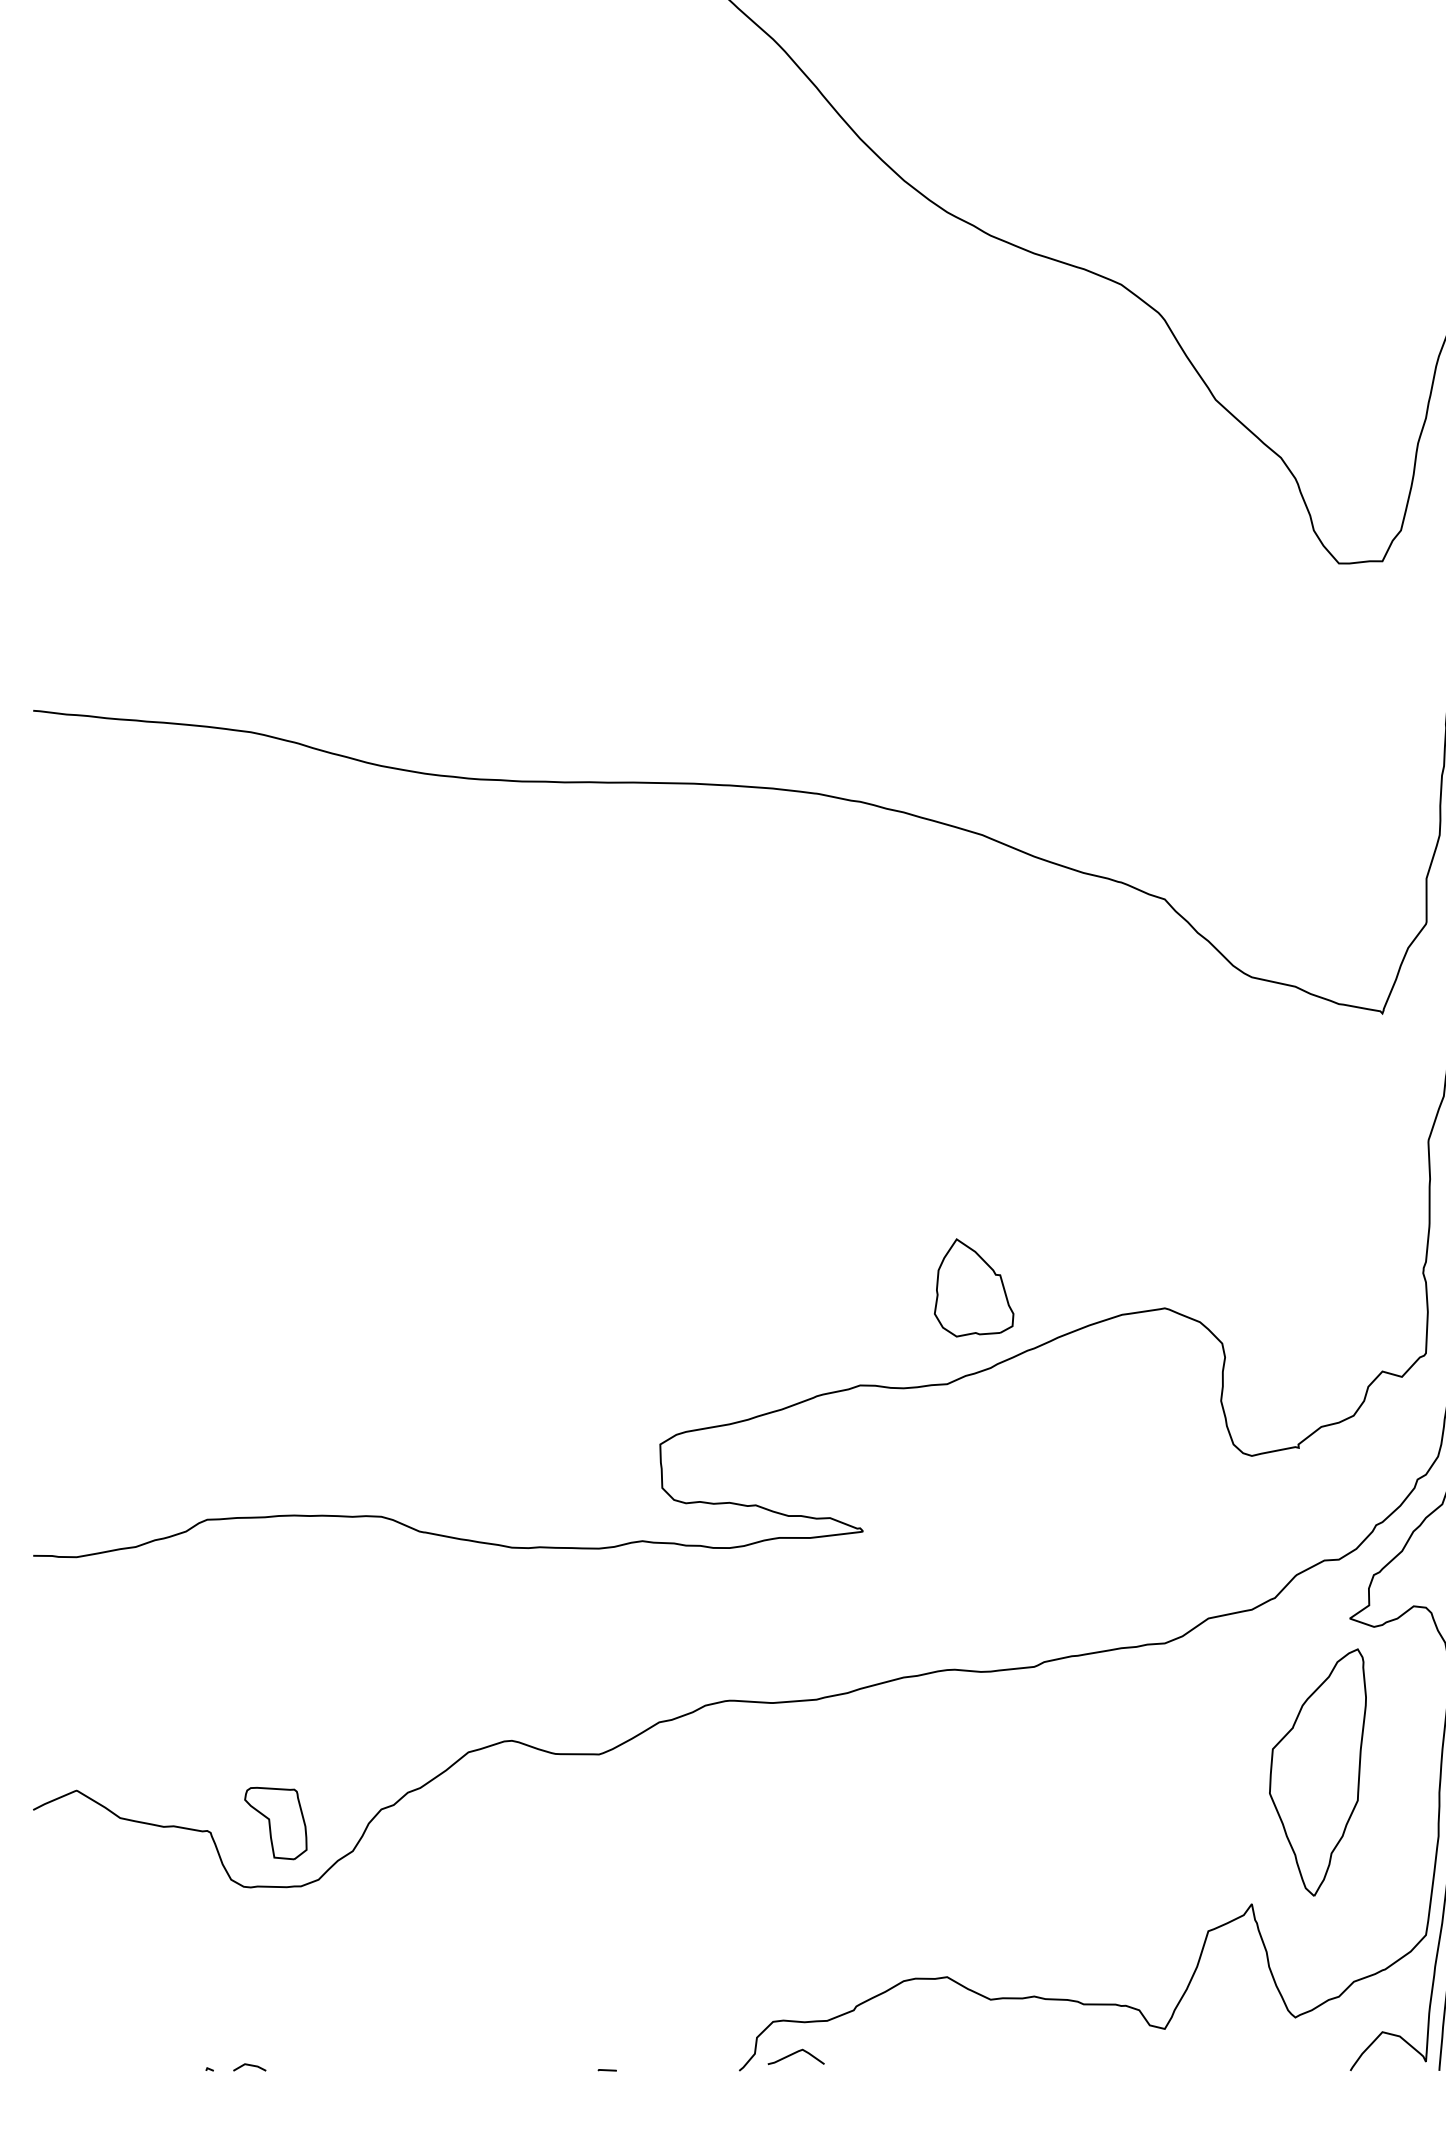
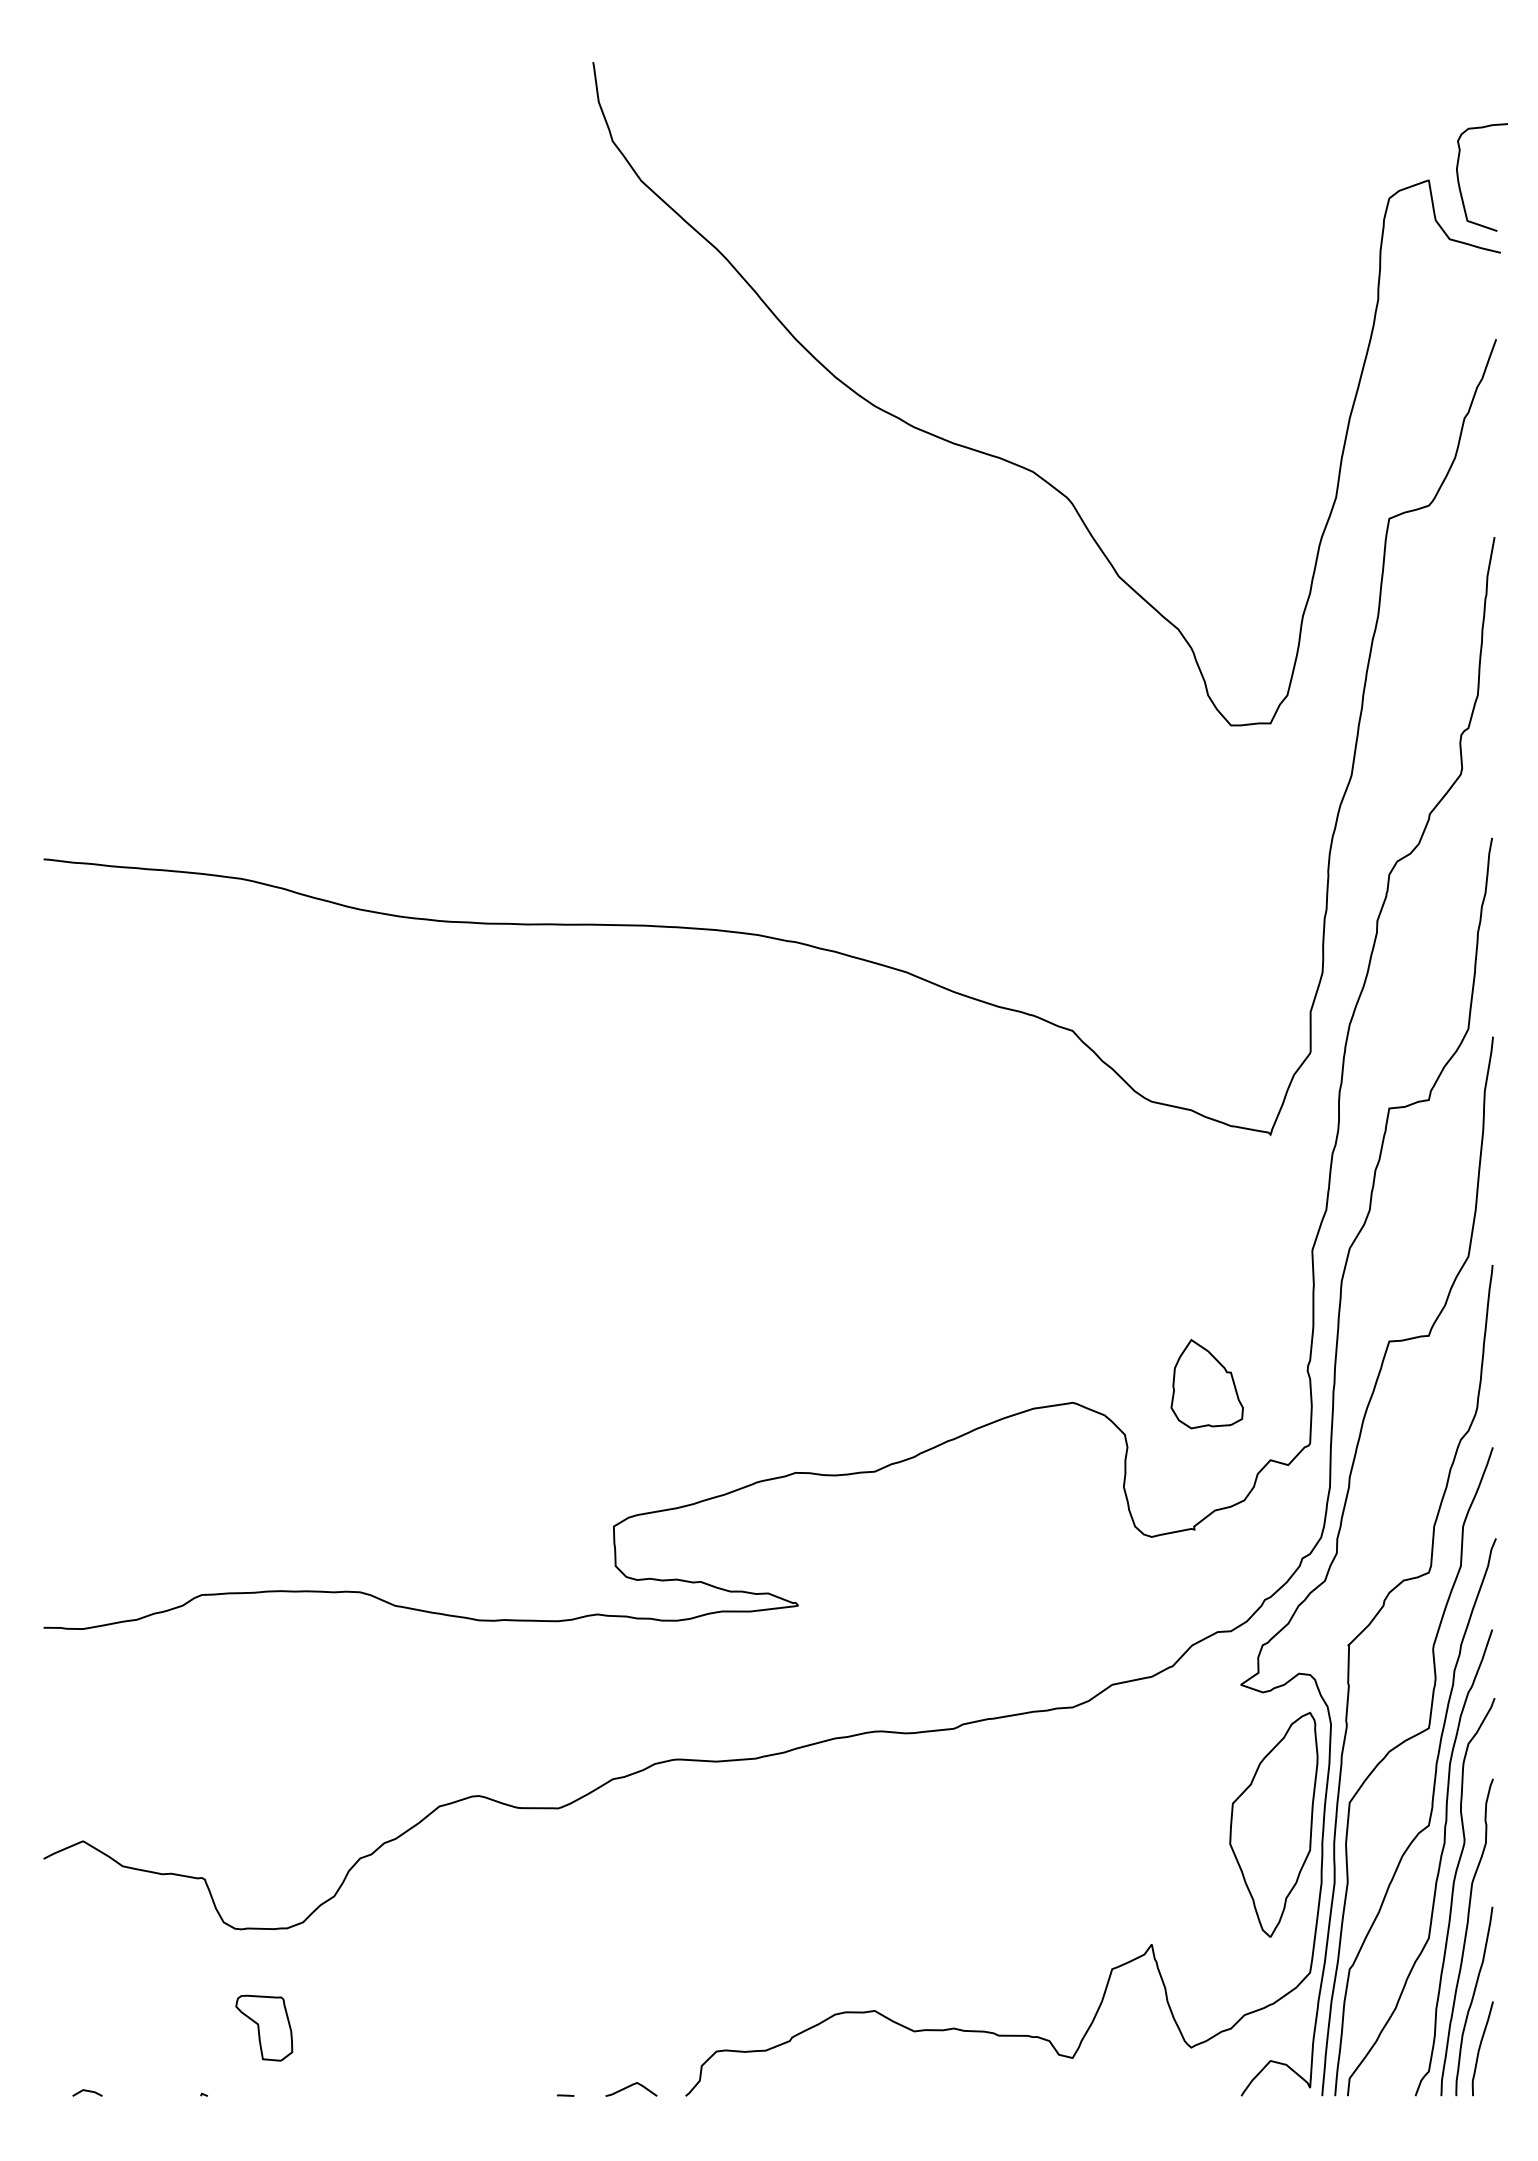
part: (973, 1288) -> (1206, 1384), moved
part: (1317, 1772) -> (1273, 1824), moved
part: (276, 1822) -> (264, 2027), moved
curve: (794, 2054) -> (629, 2087), moved
line: (249, 2065) -> (87, 2091), moved

